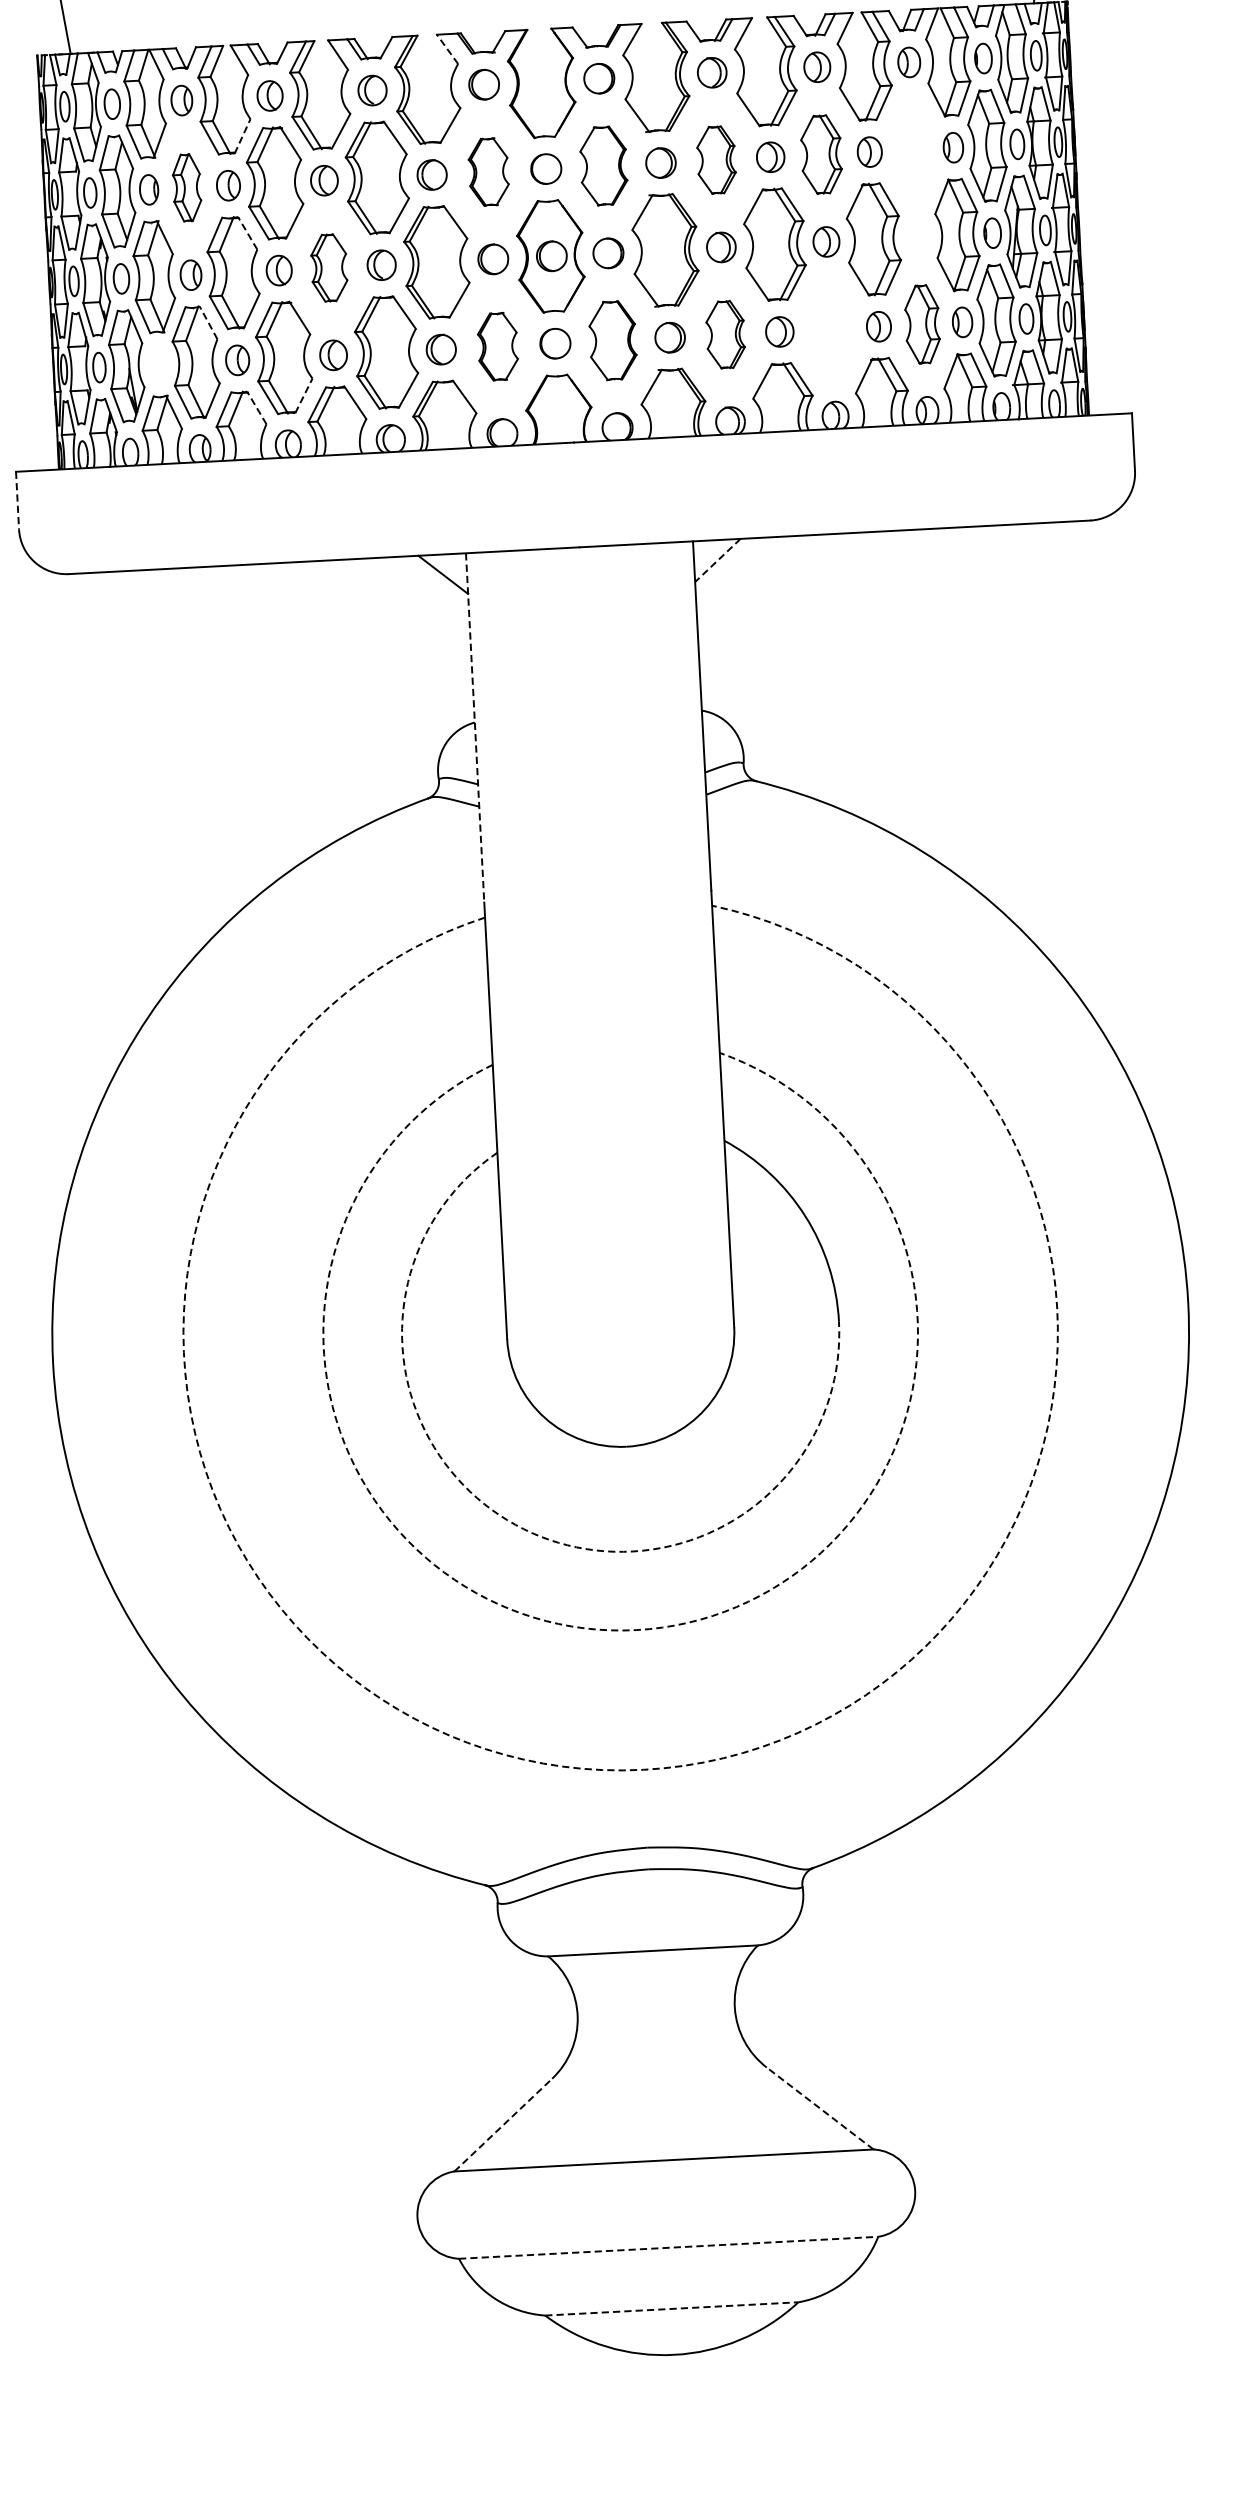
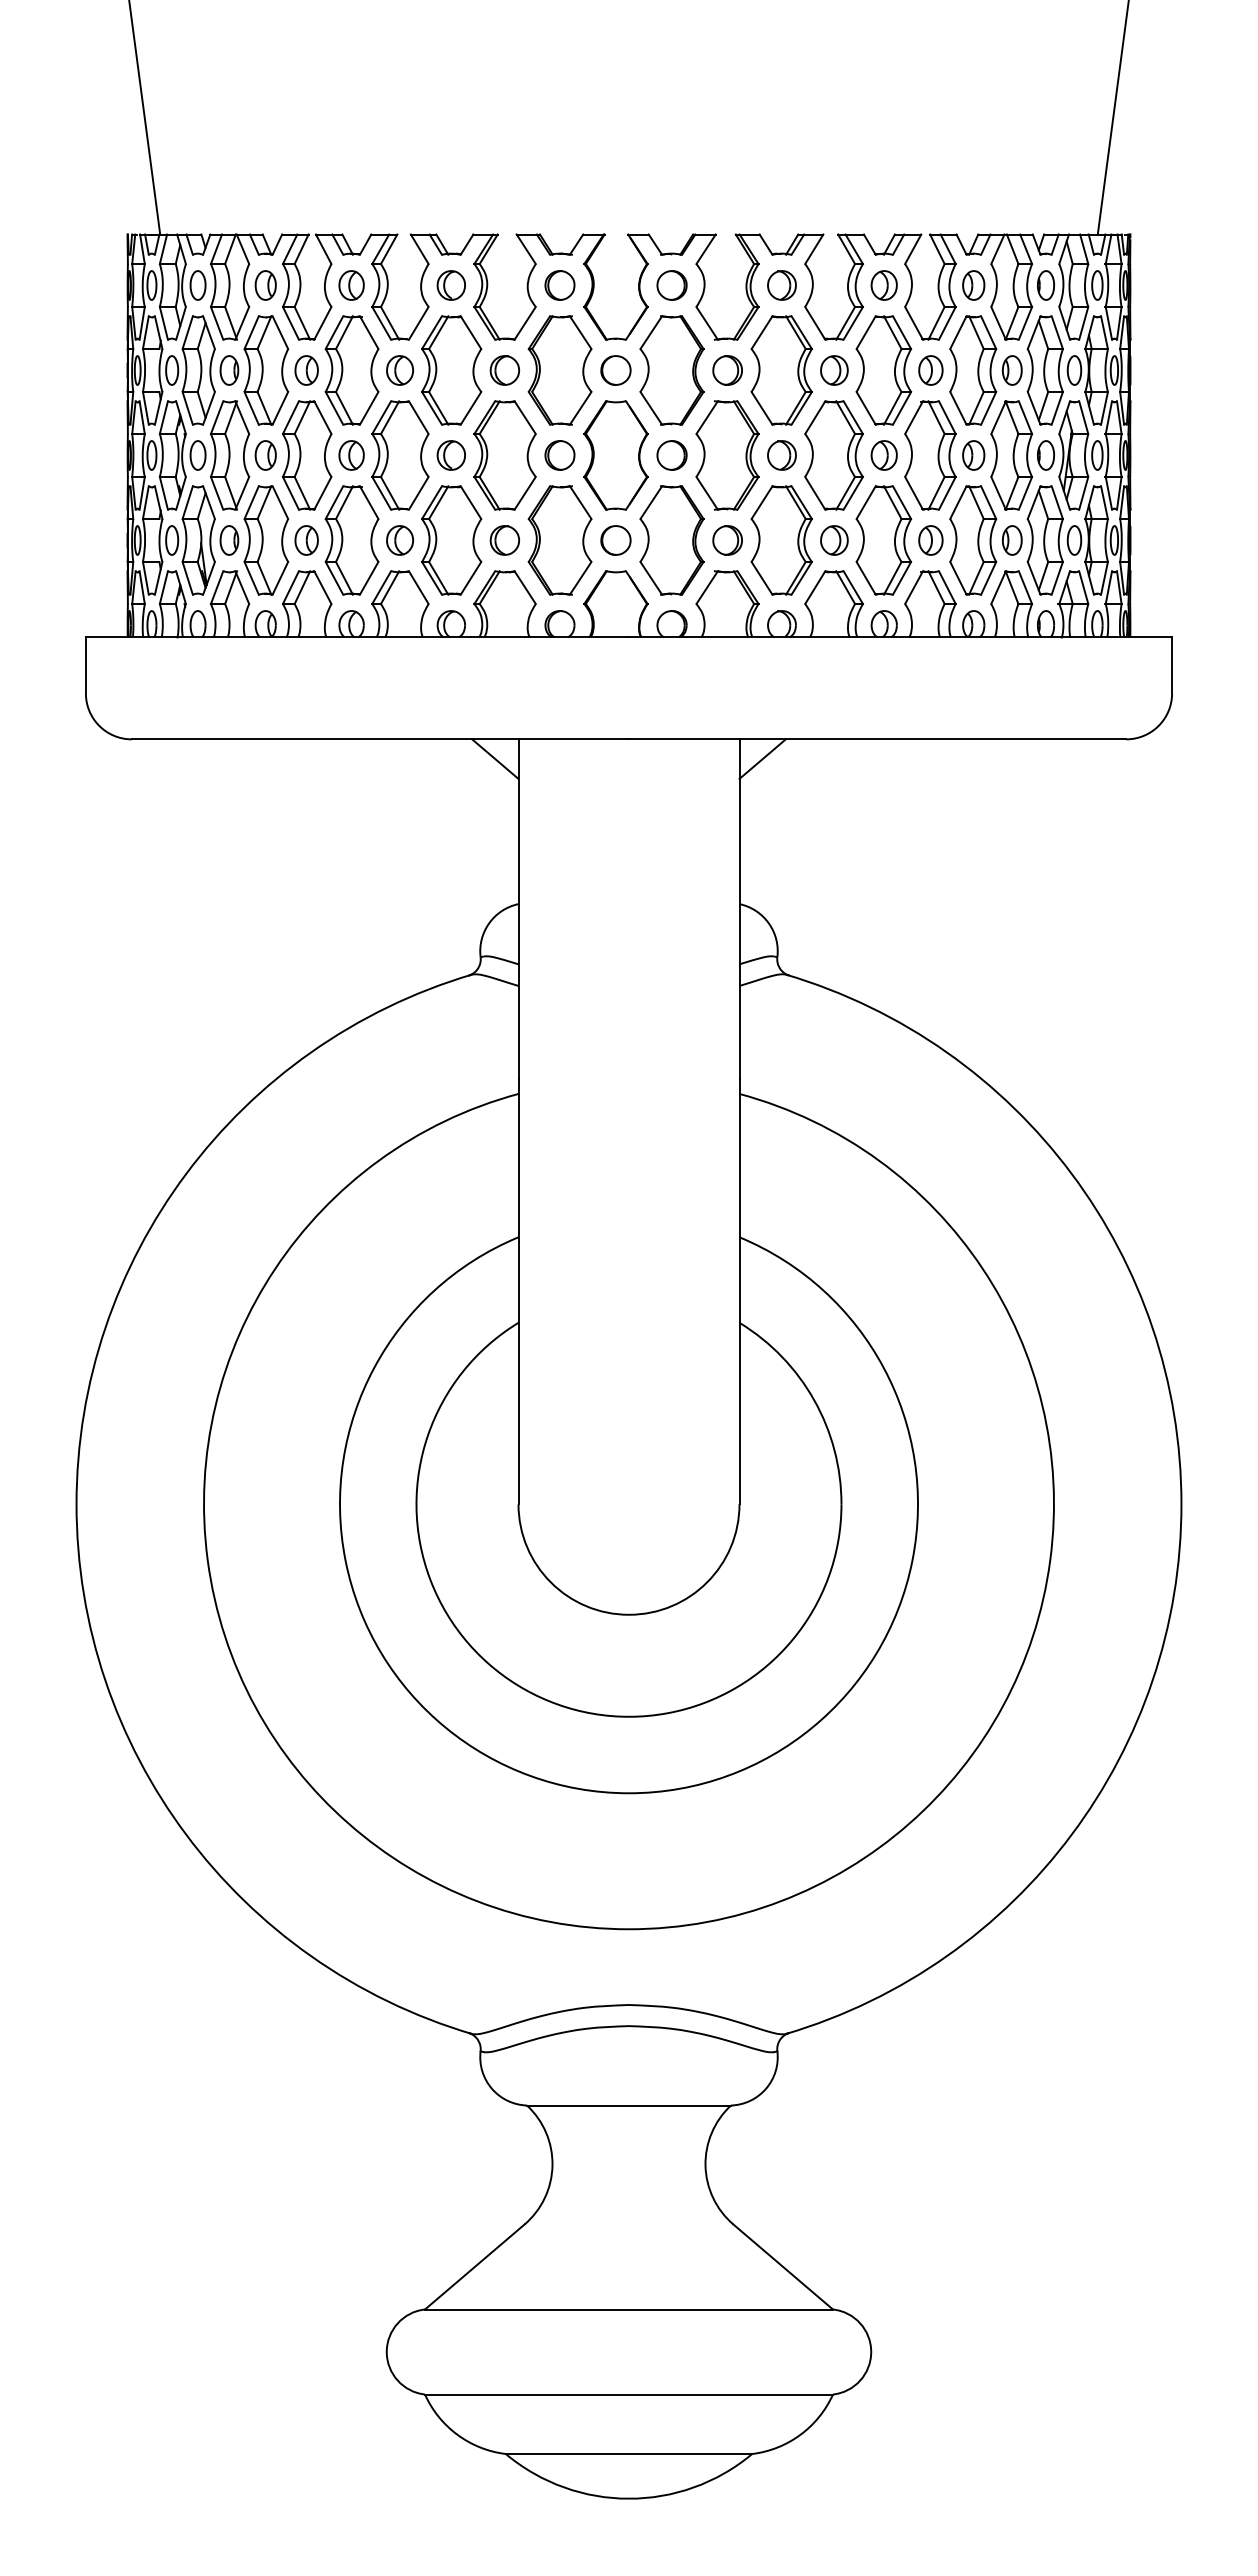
line: (447, 49) -> (526, 249), dashed -> solid
line: (243, 135) -> (323, 322), dashed -> solid
part: (913, 149) -> (973, 370), added
part: (821, 154) -> (883, 370), size x1.43
part: (716, 160) -> (781, 370), size x1.67
part: (603, 166) -> (671, 370), size x1.43
part: (488, 172) -> (559, 370), size x1.67
part: (187, 187) -> (266, 370), size x1.67
line: (247, 233) -> (322, 417), dashed -> solid
part: (918, 237) -> (973, 455), added
part: (551, 256) -> (616, 455), removed
part: (329, 267) -> (400, 455), size x1.67
line: (208, 322) -> (280, 502), dashed -> solid
part: (922, 324) -> (973, 540), size x1.43
part: (830, 329) -> (883, 540), added
part: (725, 334) -> (781, 540), size x1.67
part: (612, 340) -> (671, 540), size x1.43
part: (497, 346) -> (559, 540), size x1.67
part: (158, 364) -> (229, 540), added
line: (304, 396) -> (369, 578), dashed -> solid
line: (256, 407) -> (322, 587), dashed -> solid
line: (17, 500) -> (85, 665), dashed -> solid
line: (717, 560) -> (762, 759), dashed -> solid
line: (475, 728) -> (518, 909), dashed -> solid
arc: (523, 1529) -> (524, 1689), dashed -> solid
arc: (636, 1630) -> (629, 1793), dashed -> solid
arc: (644, 1770) -> (629, 1929), dashed -> solid
line: (819, 2108) -> (782, 2266), dashed -> solid
line: (504, 2124) -> (475, 2266), dashed -> solid
line: (669, 2247) -> (629, 2394), dashed -> solid
line: (672, 2308) -> (629, 2453), dashed -> solid

